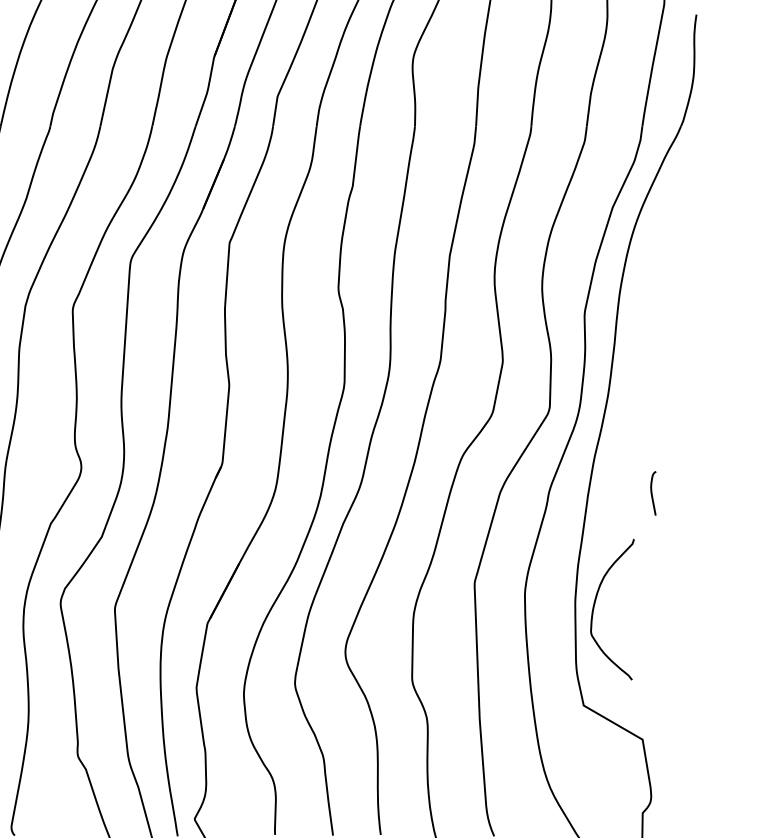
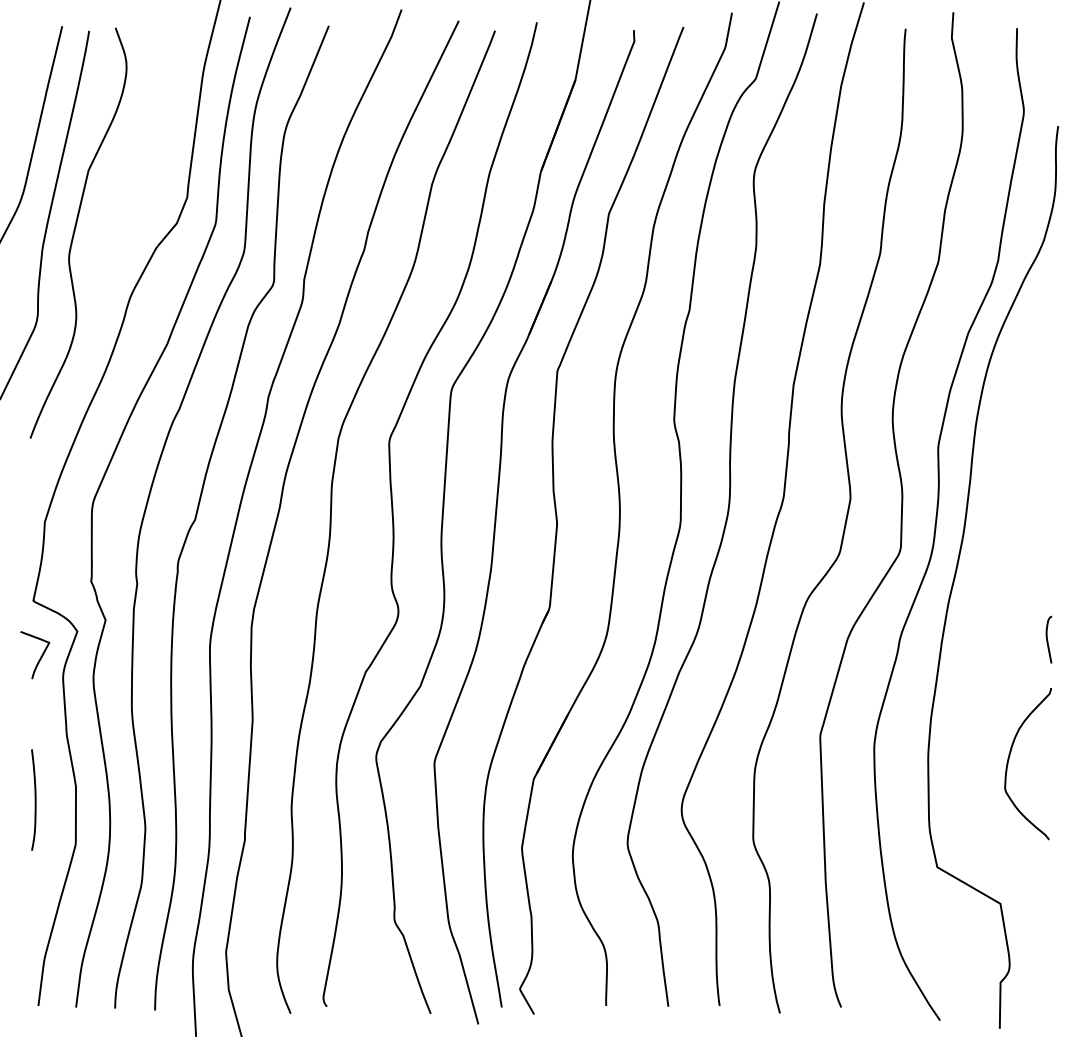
curve: (651, 493) -> (1047, 639), moved
part: (595, 606) -> (1009, 760), moved

